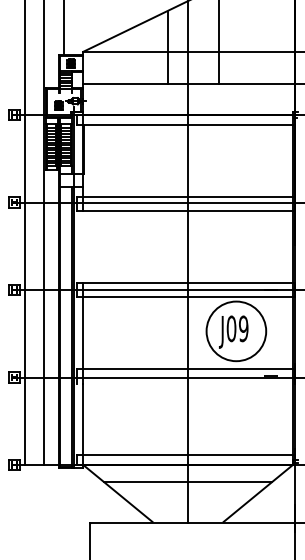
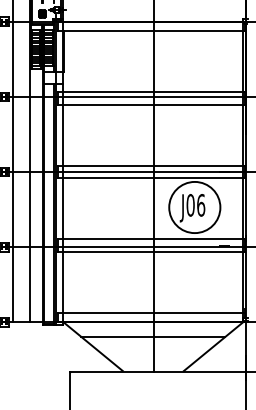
line: (83, 246) -> (63, 134), added
text: (243, 328) -> (200, 205), J09 -> J06
line: (185, 383) -> (151, 252), added

